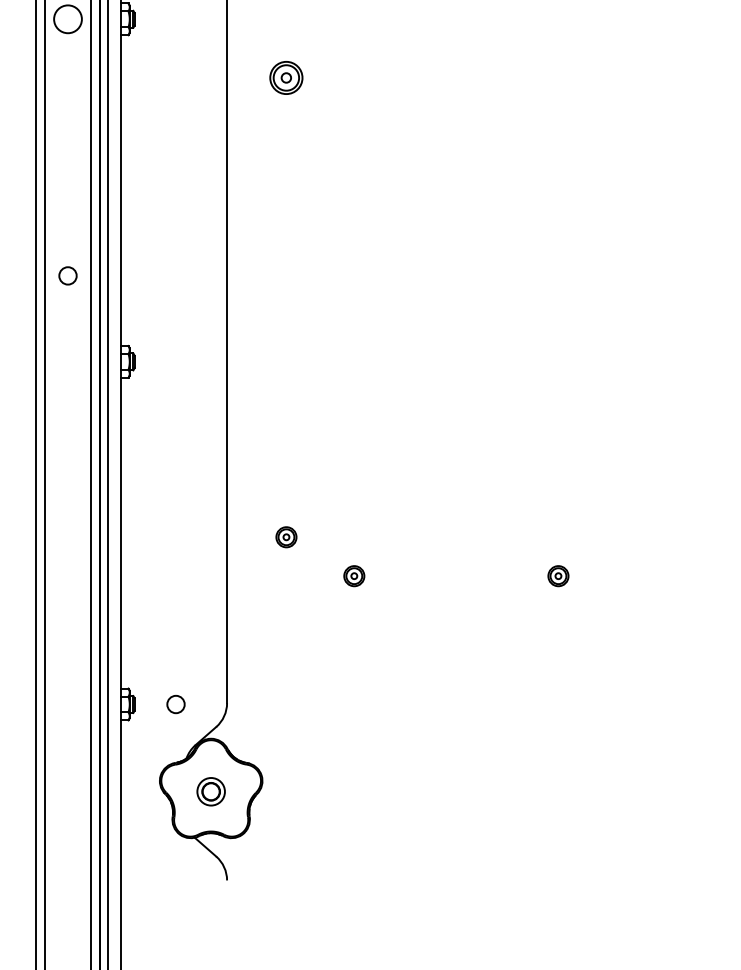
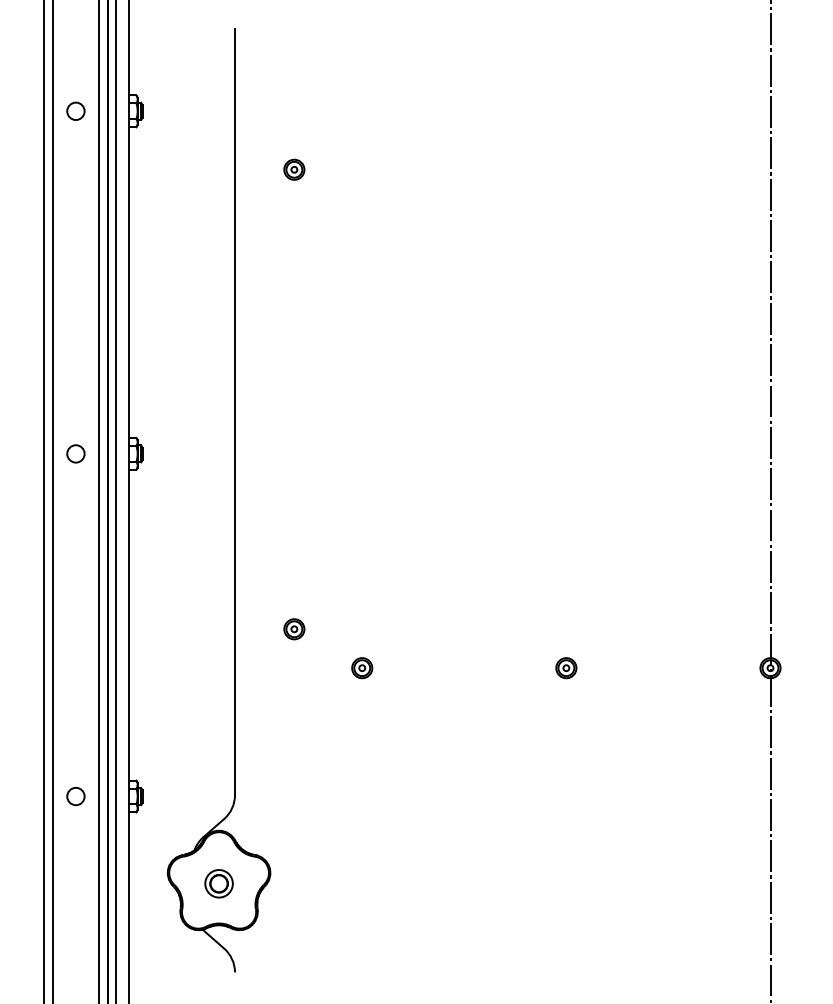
circle: (67, 19) -> (75, 111), size x0.62
part: (286, 77) -> (294, 169), size x0.62
circle: (67, 275) -> (75, 453), moved
circle: (175, 704) -> (75, 796), moved

